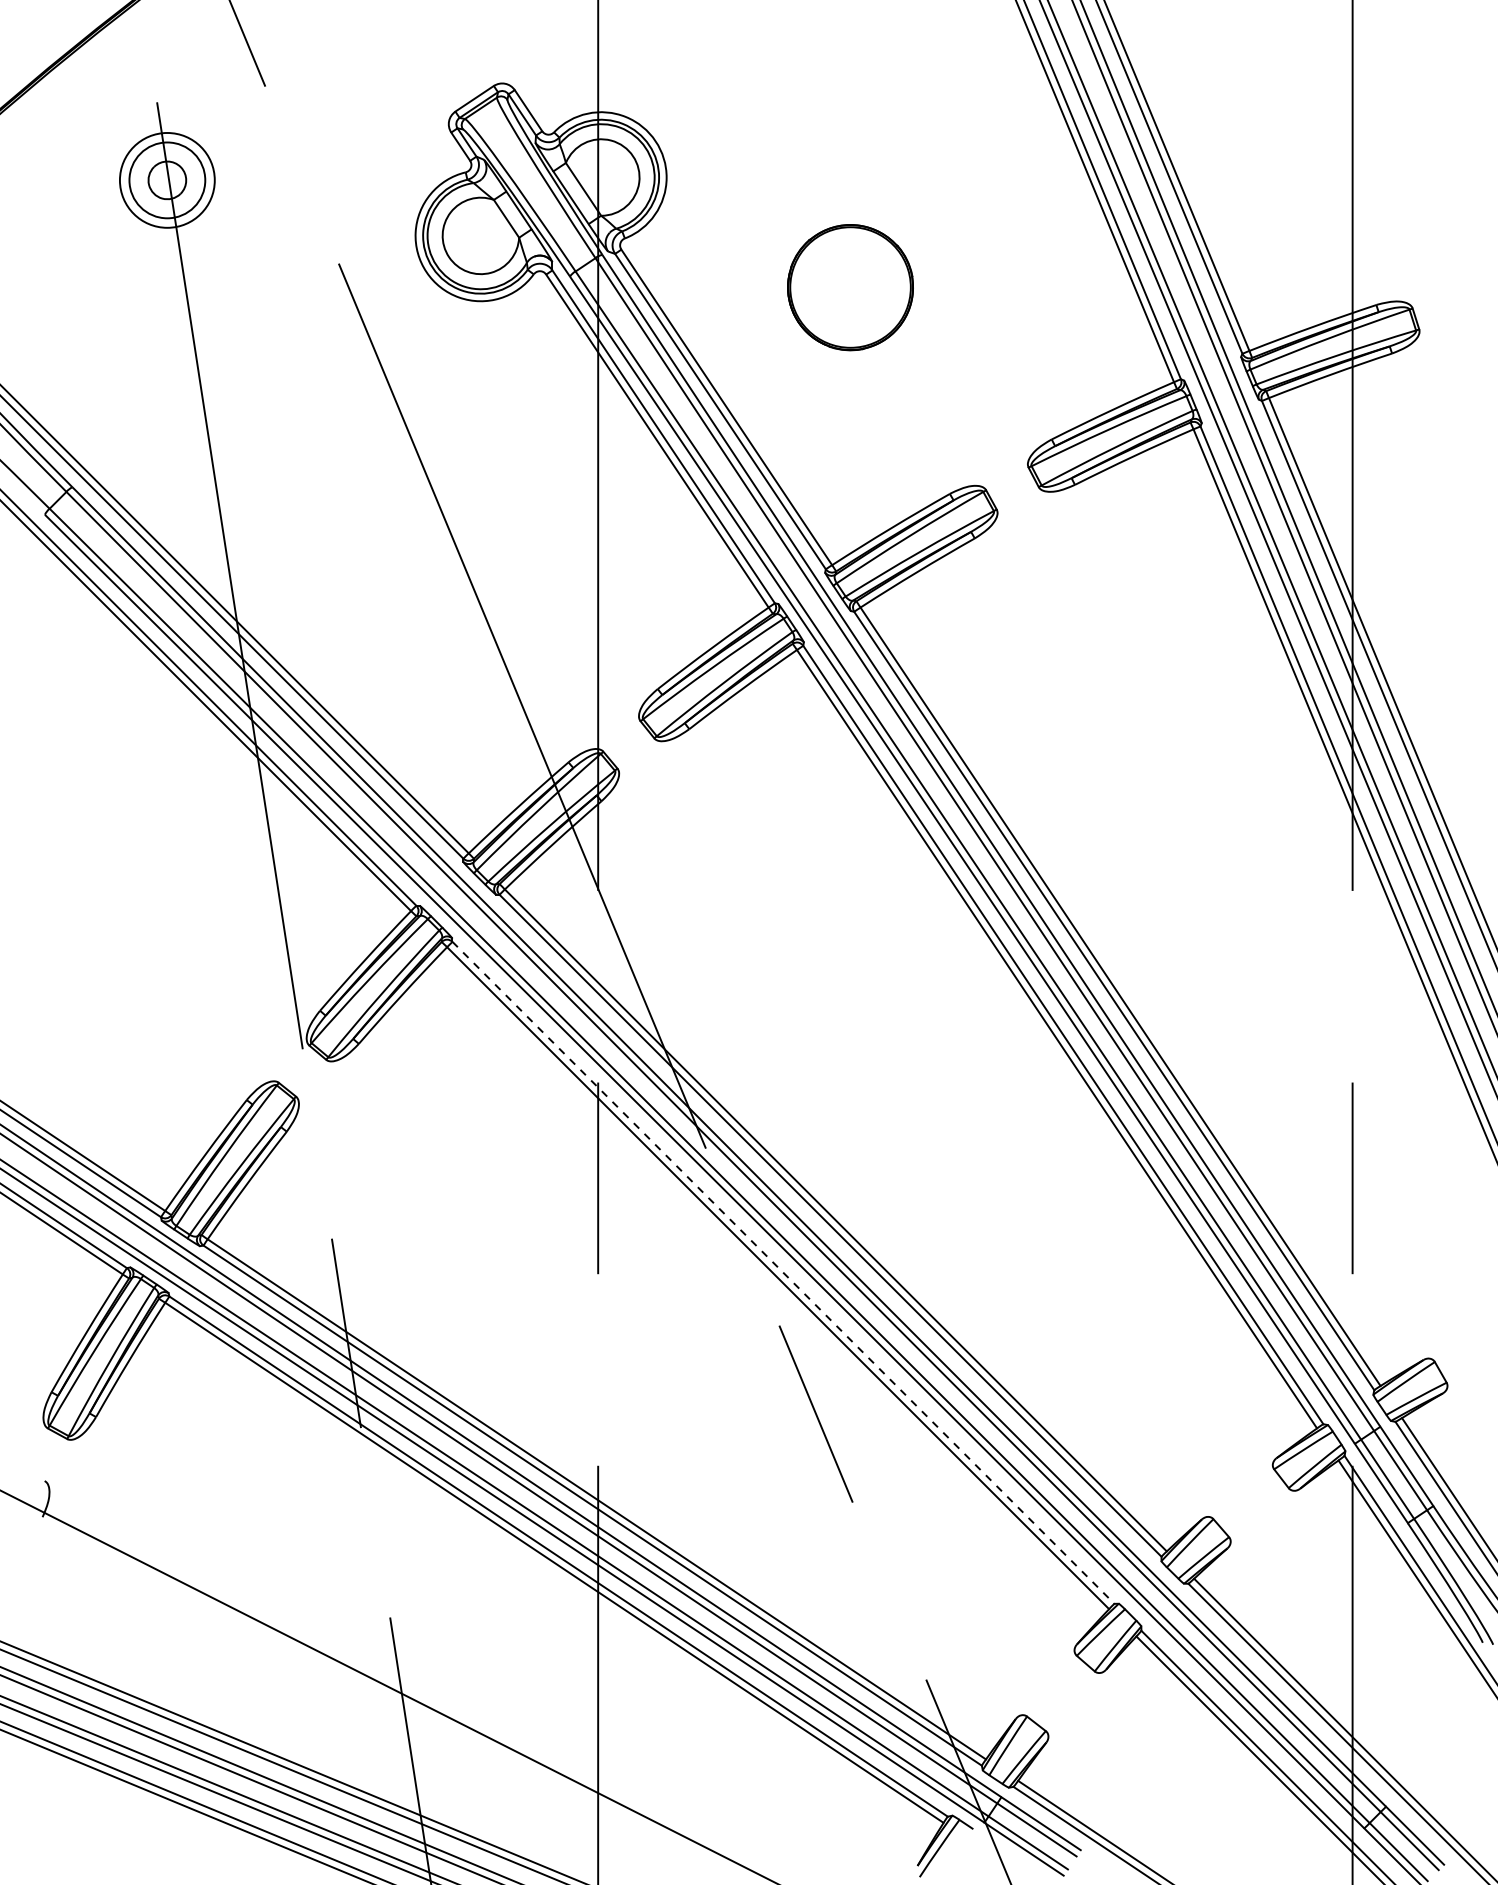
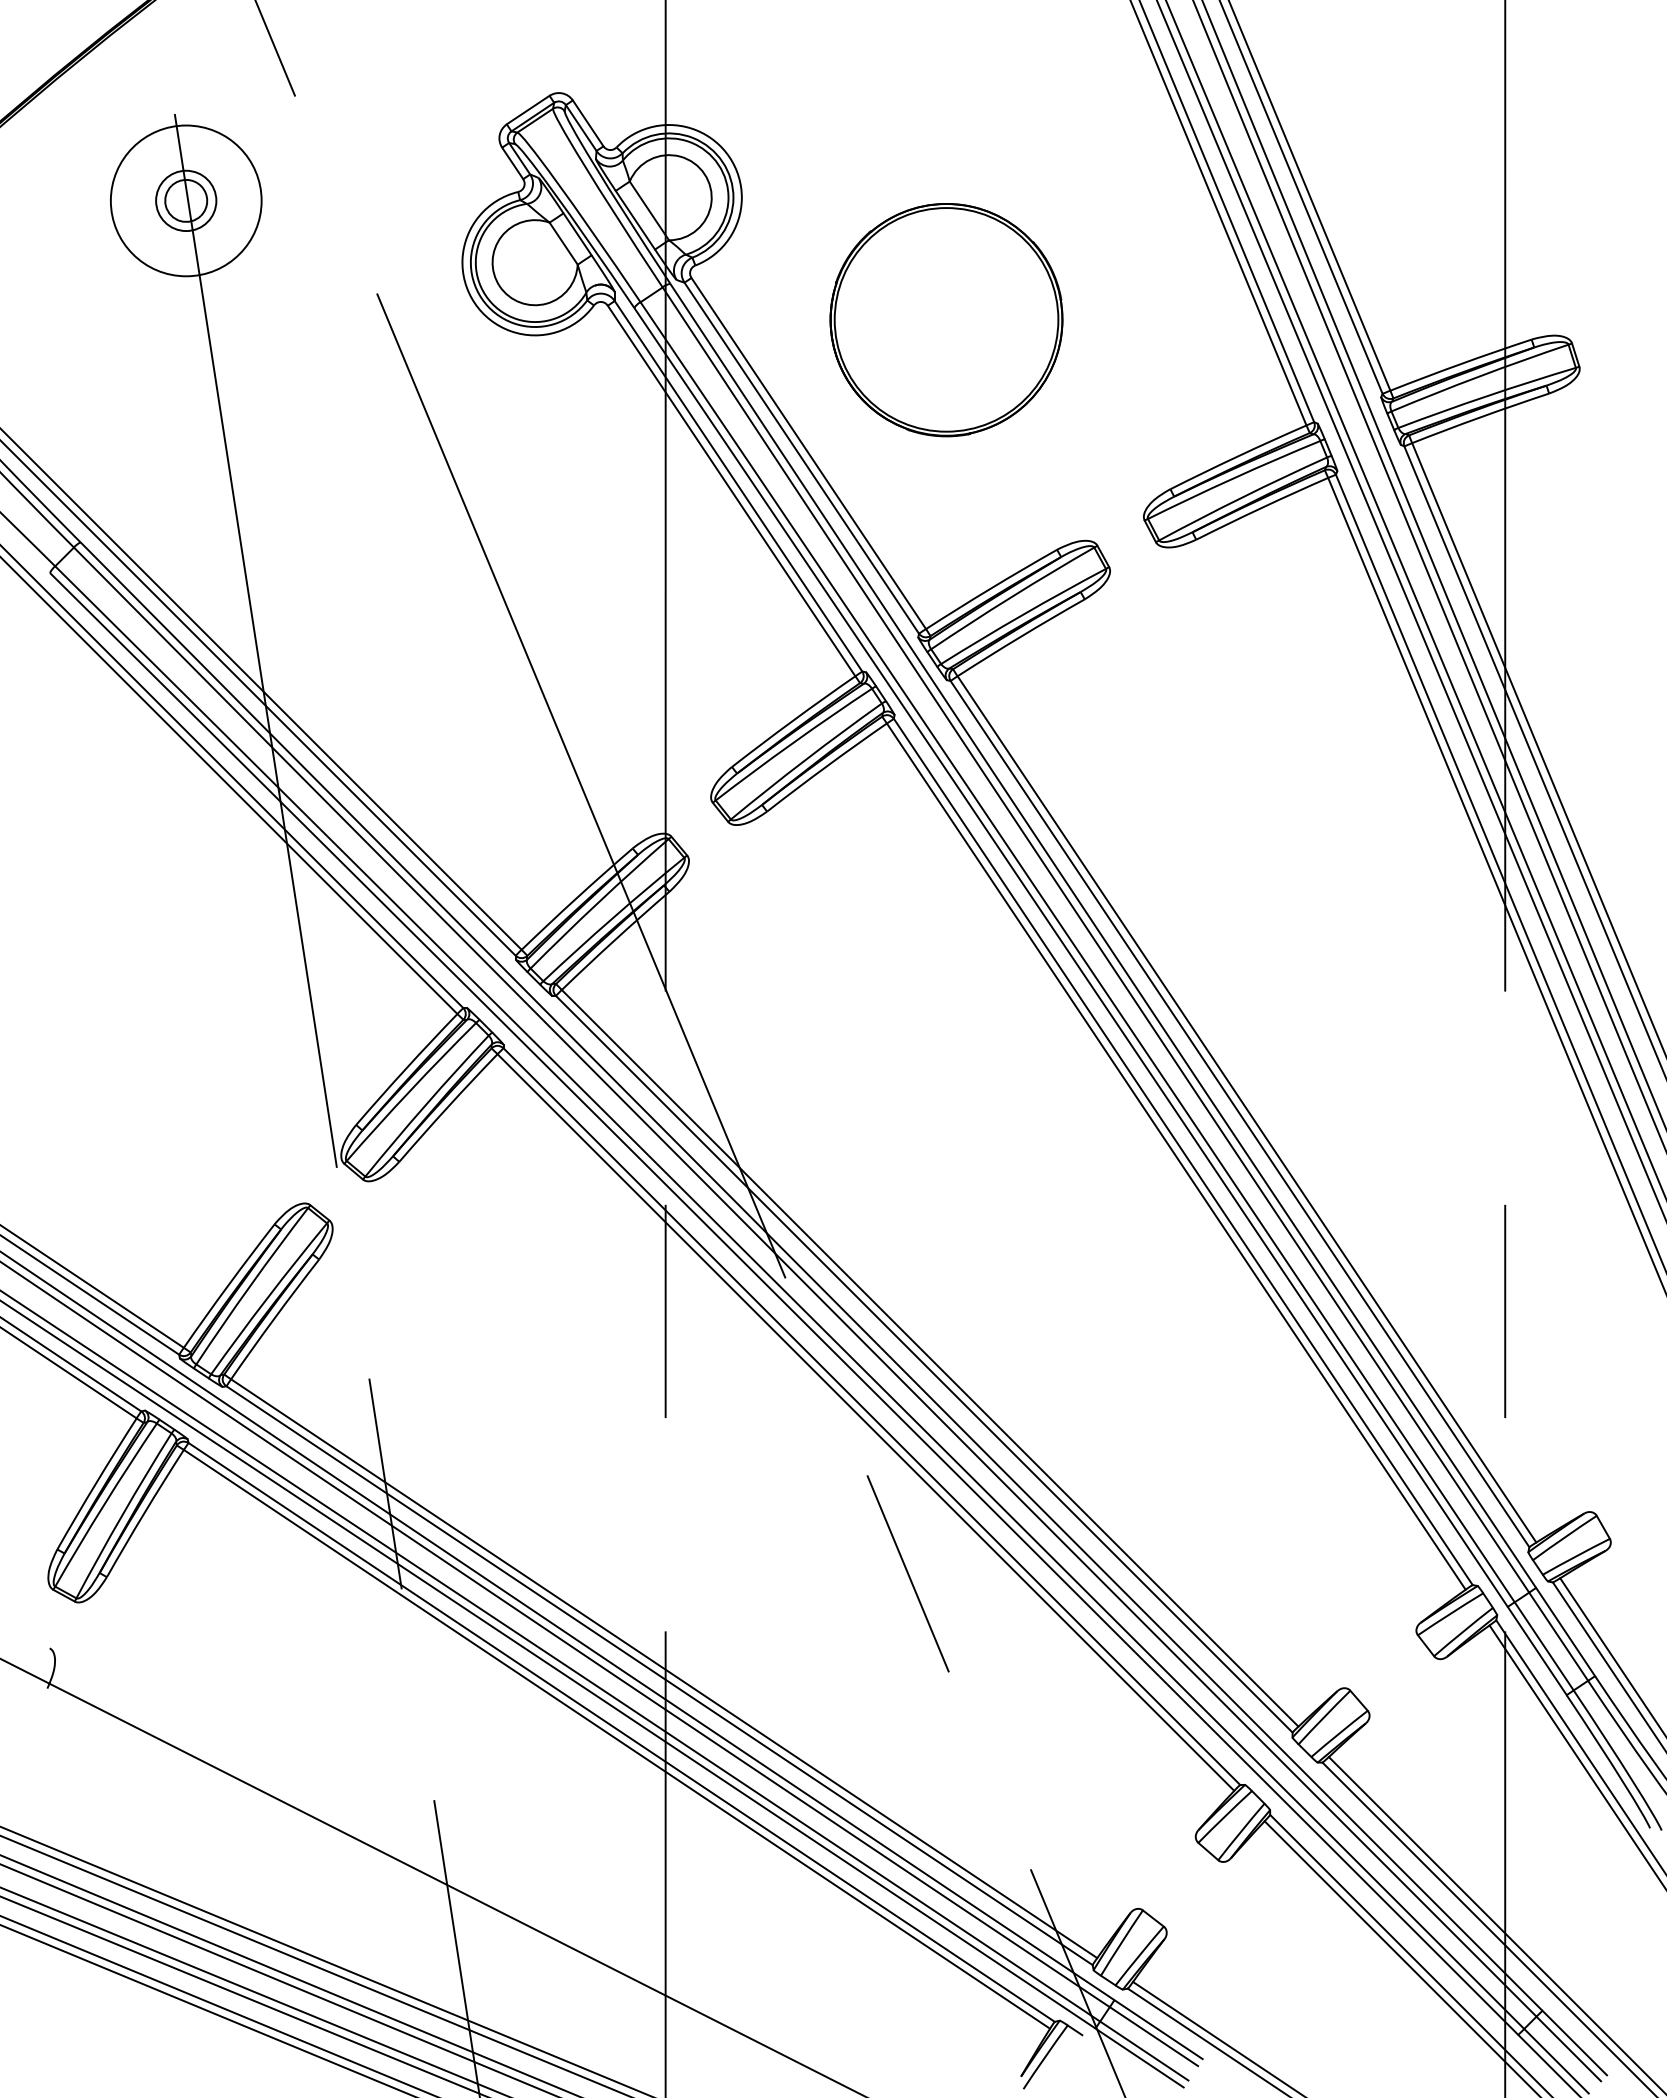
circle: (166, 180) -> (185, 200), size x1.43
circle: (167, 180) -> (186, 200), size x0.71
part: (850, 287) -> (946, 320), size x1.67
line: (783, 1272) -> (871, 1416), dashed -> solid

